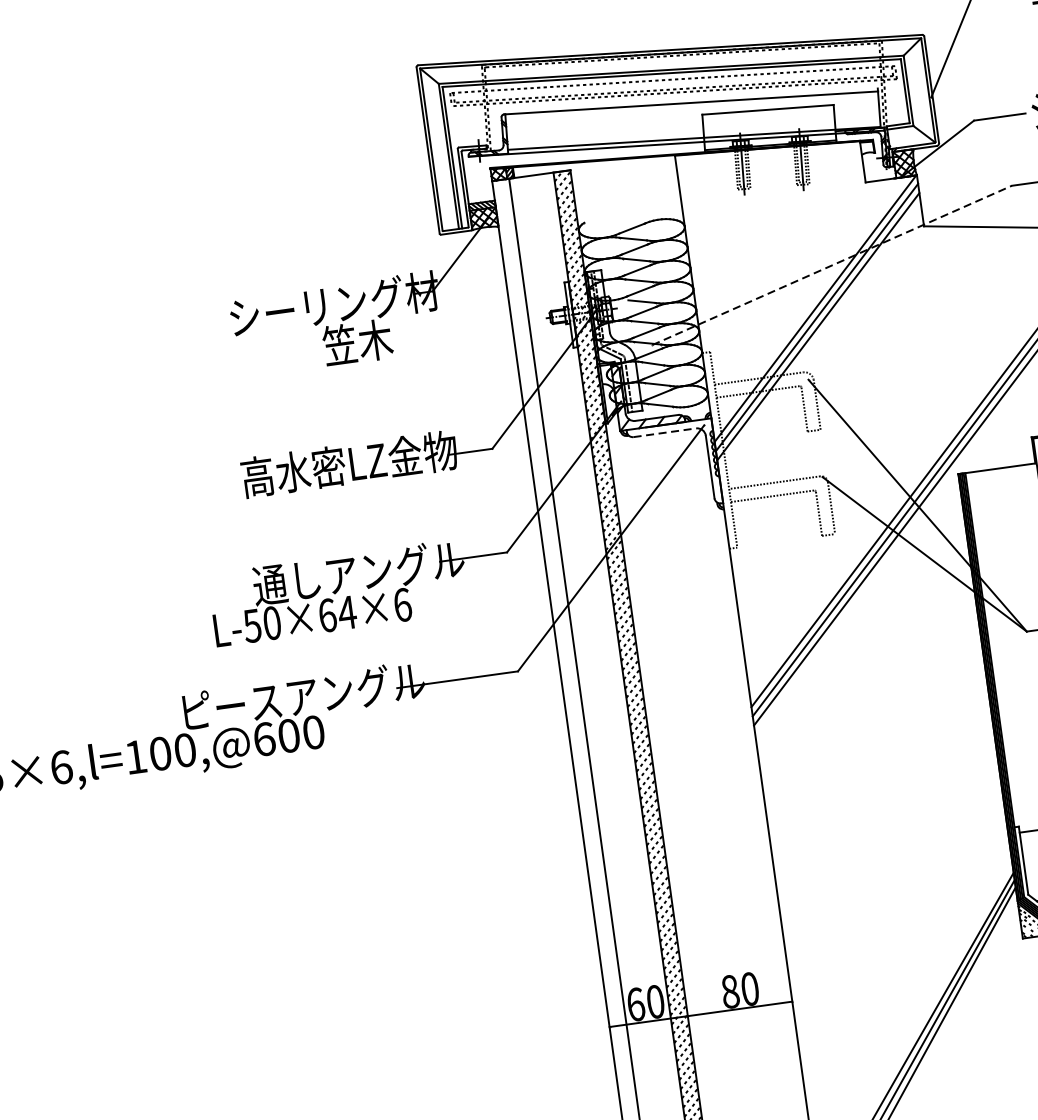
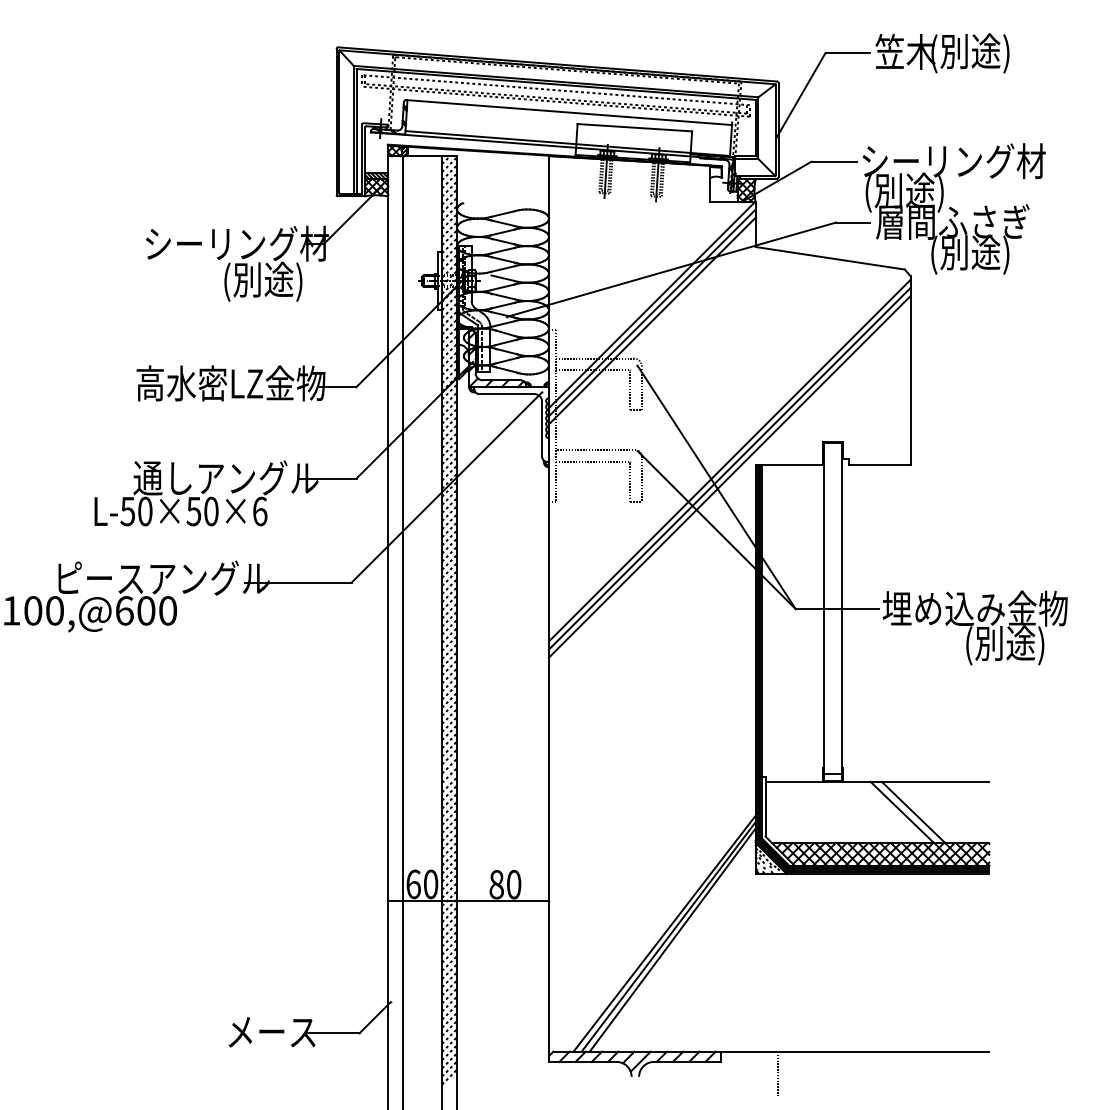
line: (833, 265) -> (672, 269), dashed -> solid
text: (369, 343) -> (262, 281), 笠木 -> (別途)
line: (665, 433) -> (507, 394), dashed -> solid
text: (337, 614) -> (202, 511), L-50×64×6 -> L-50×50×6

